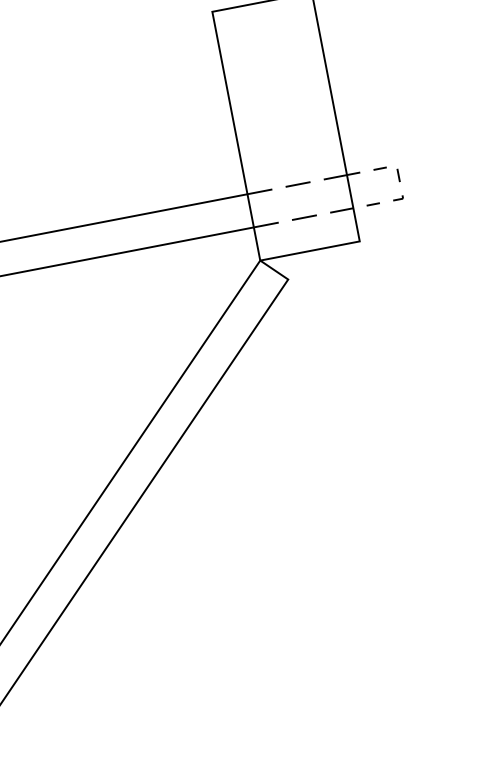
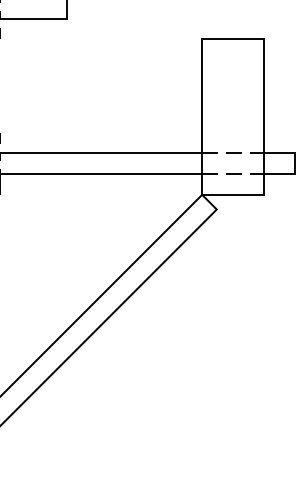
line: (400, 183) -> (295, 164), dashed -> solid

